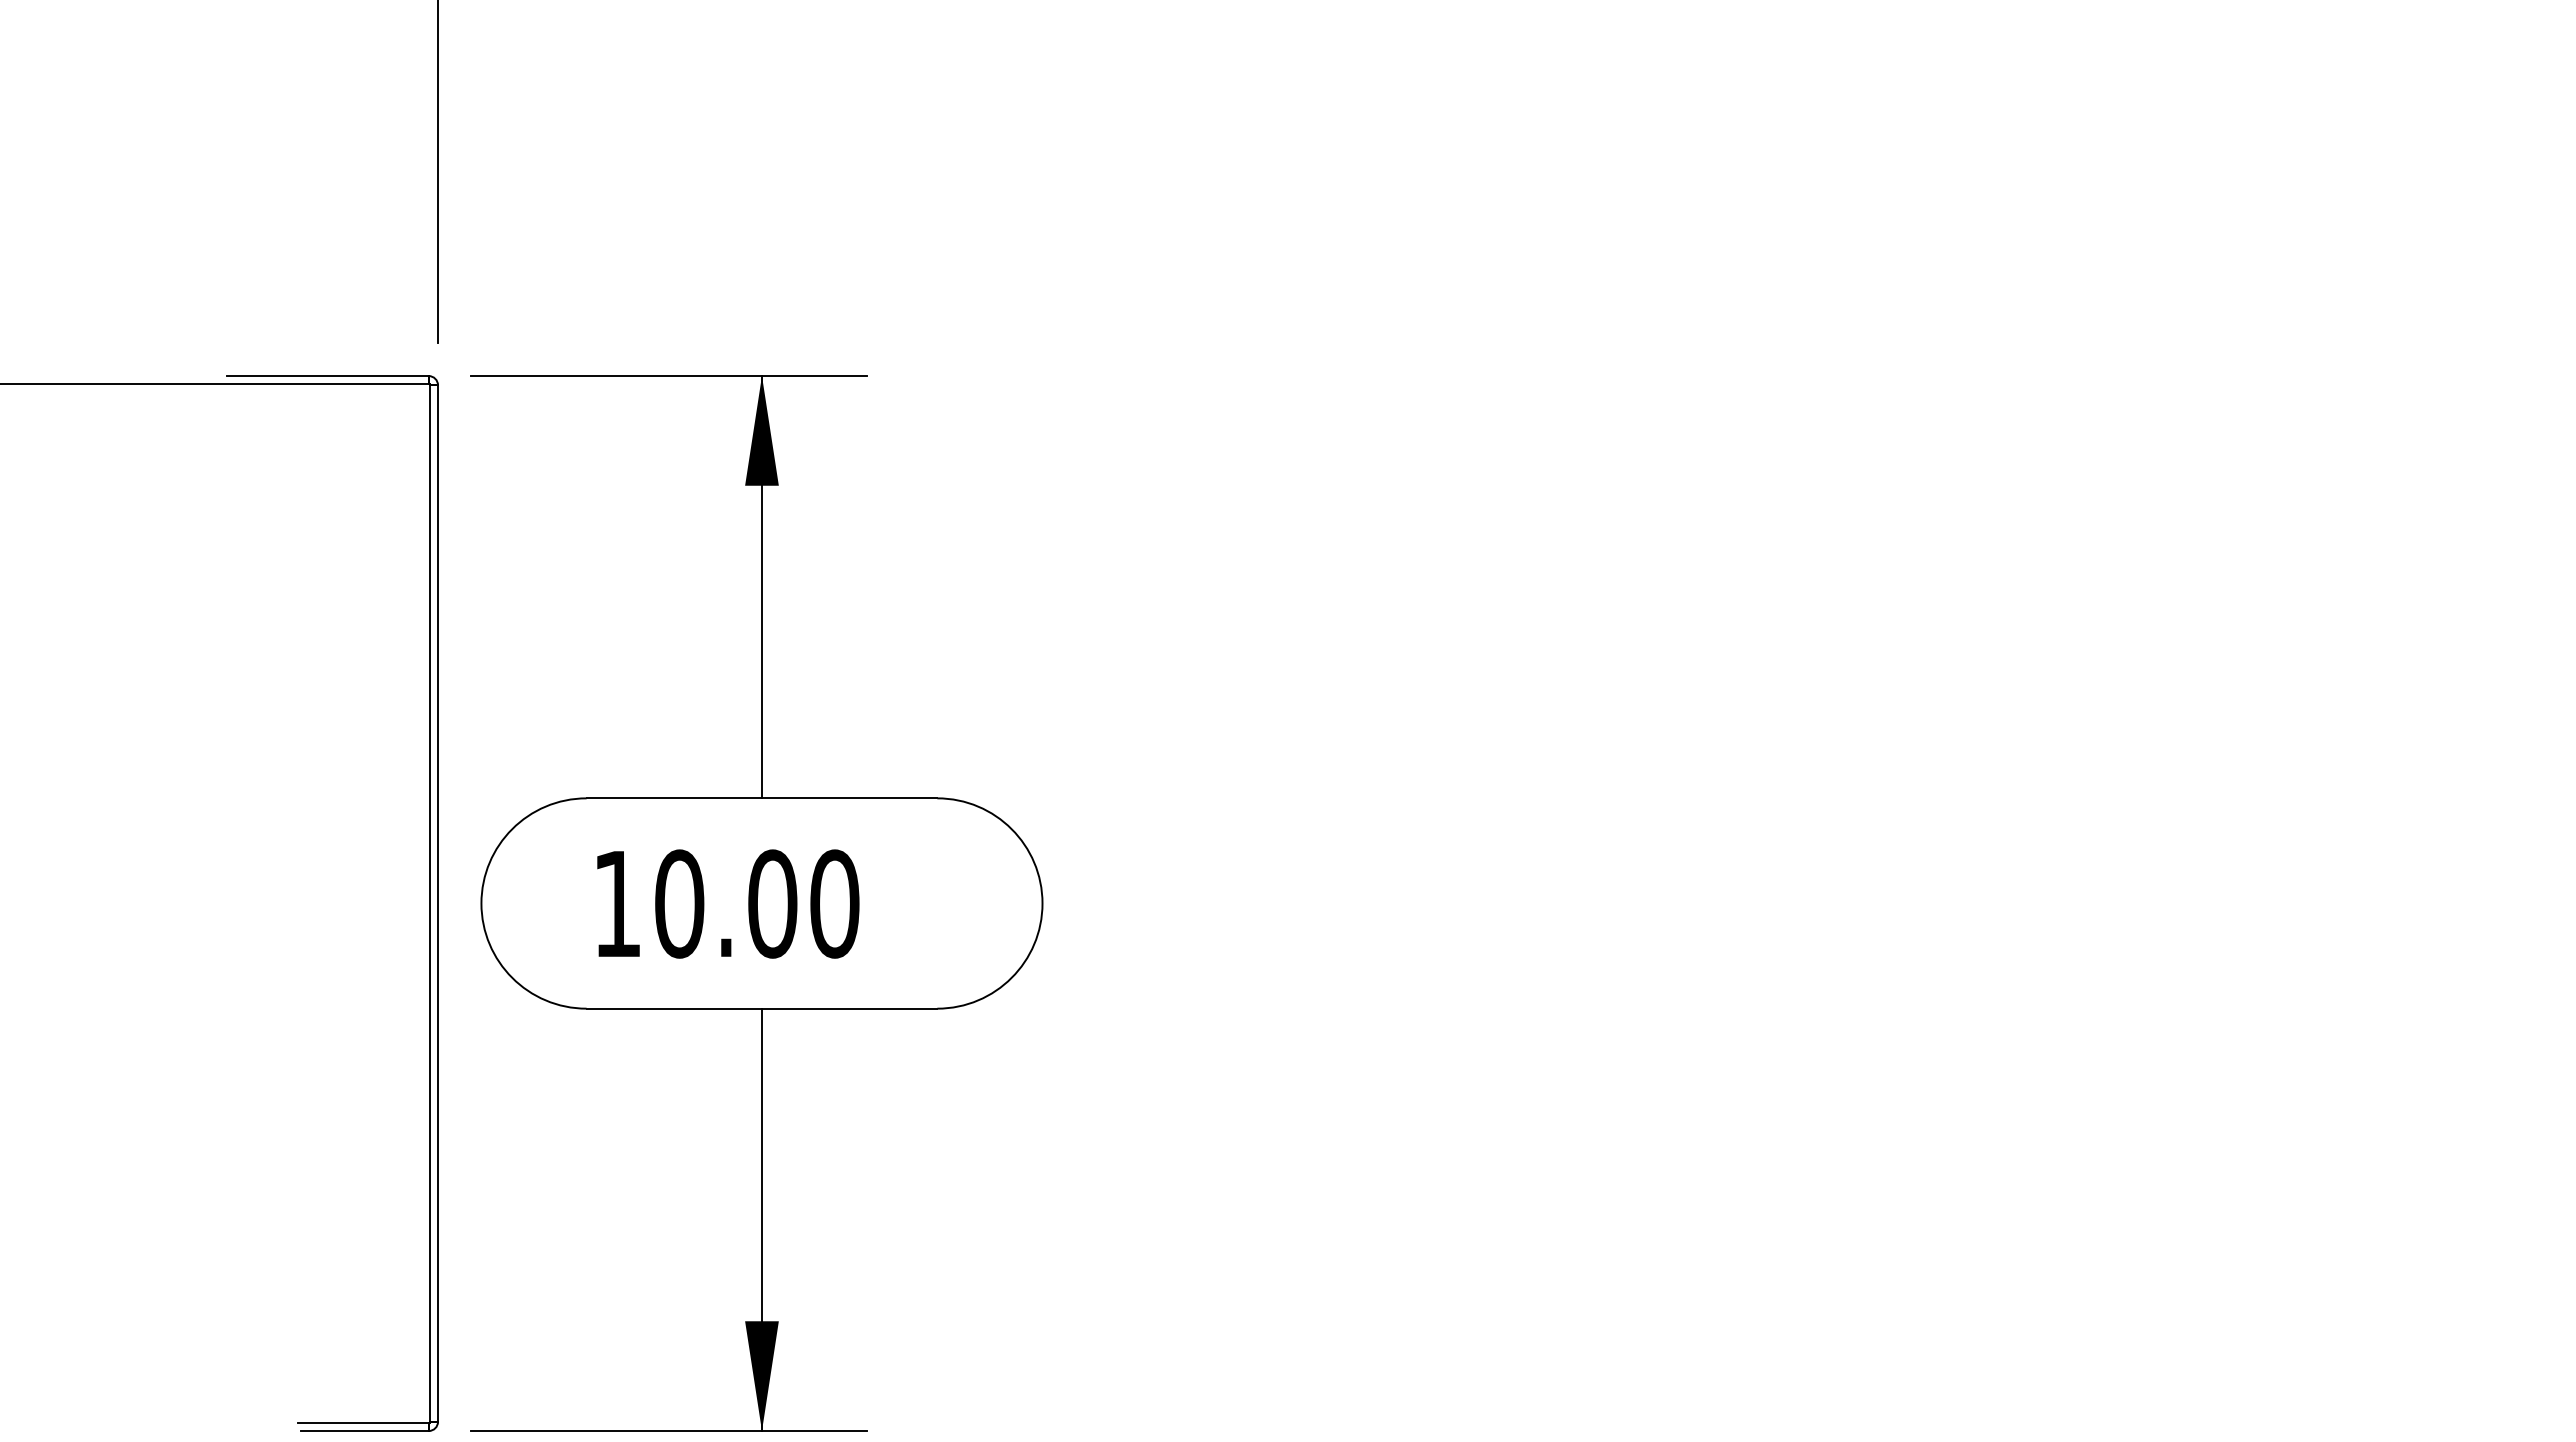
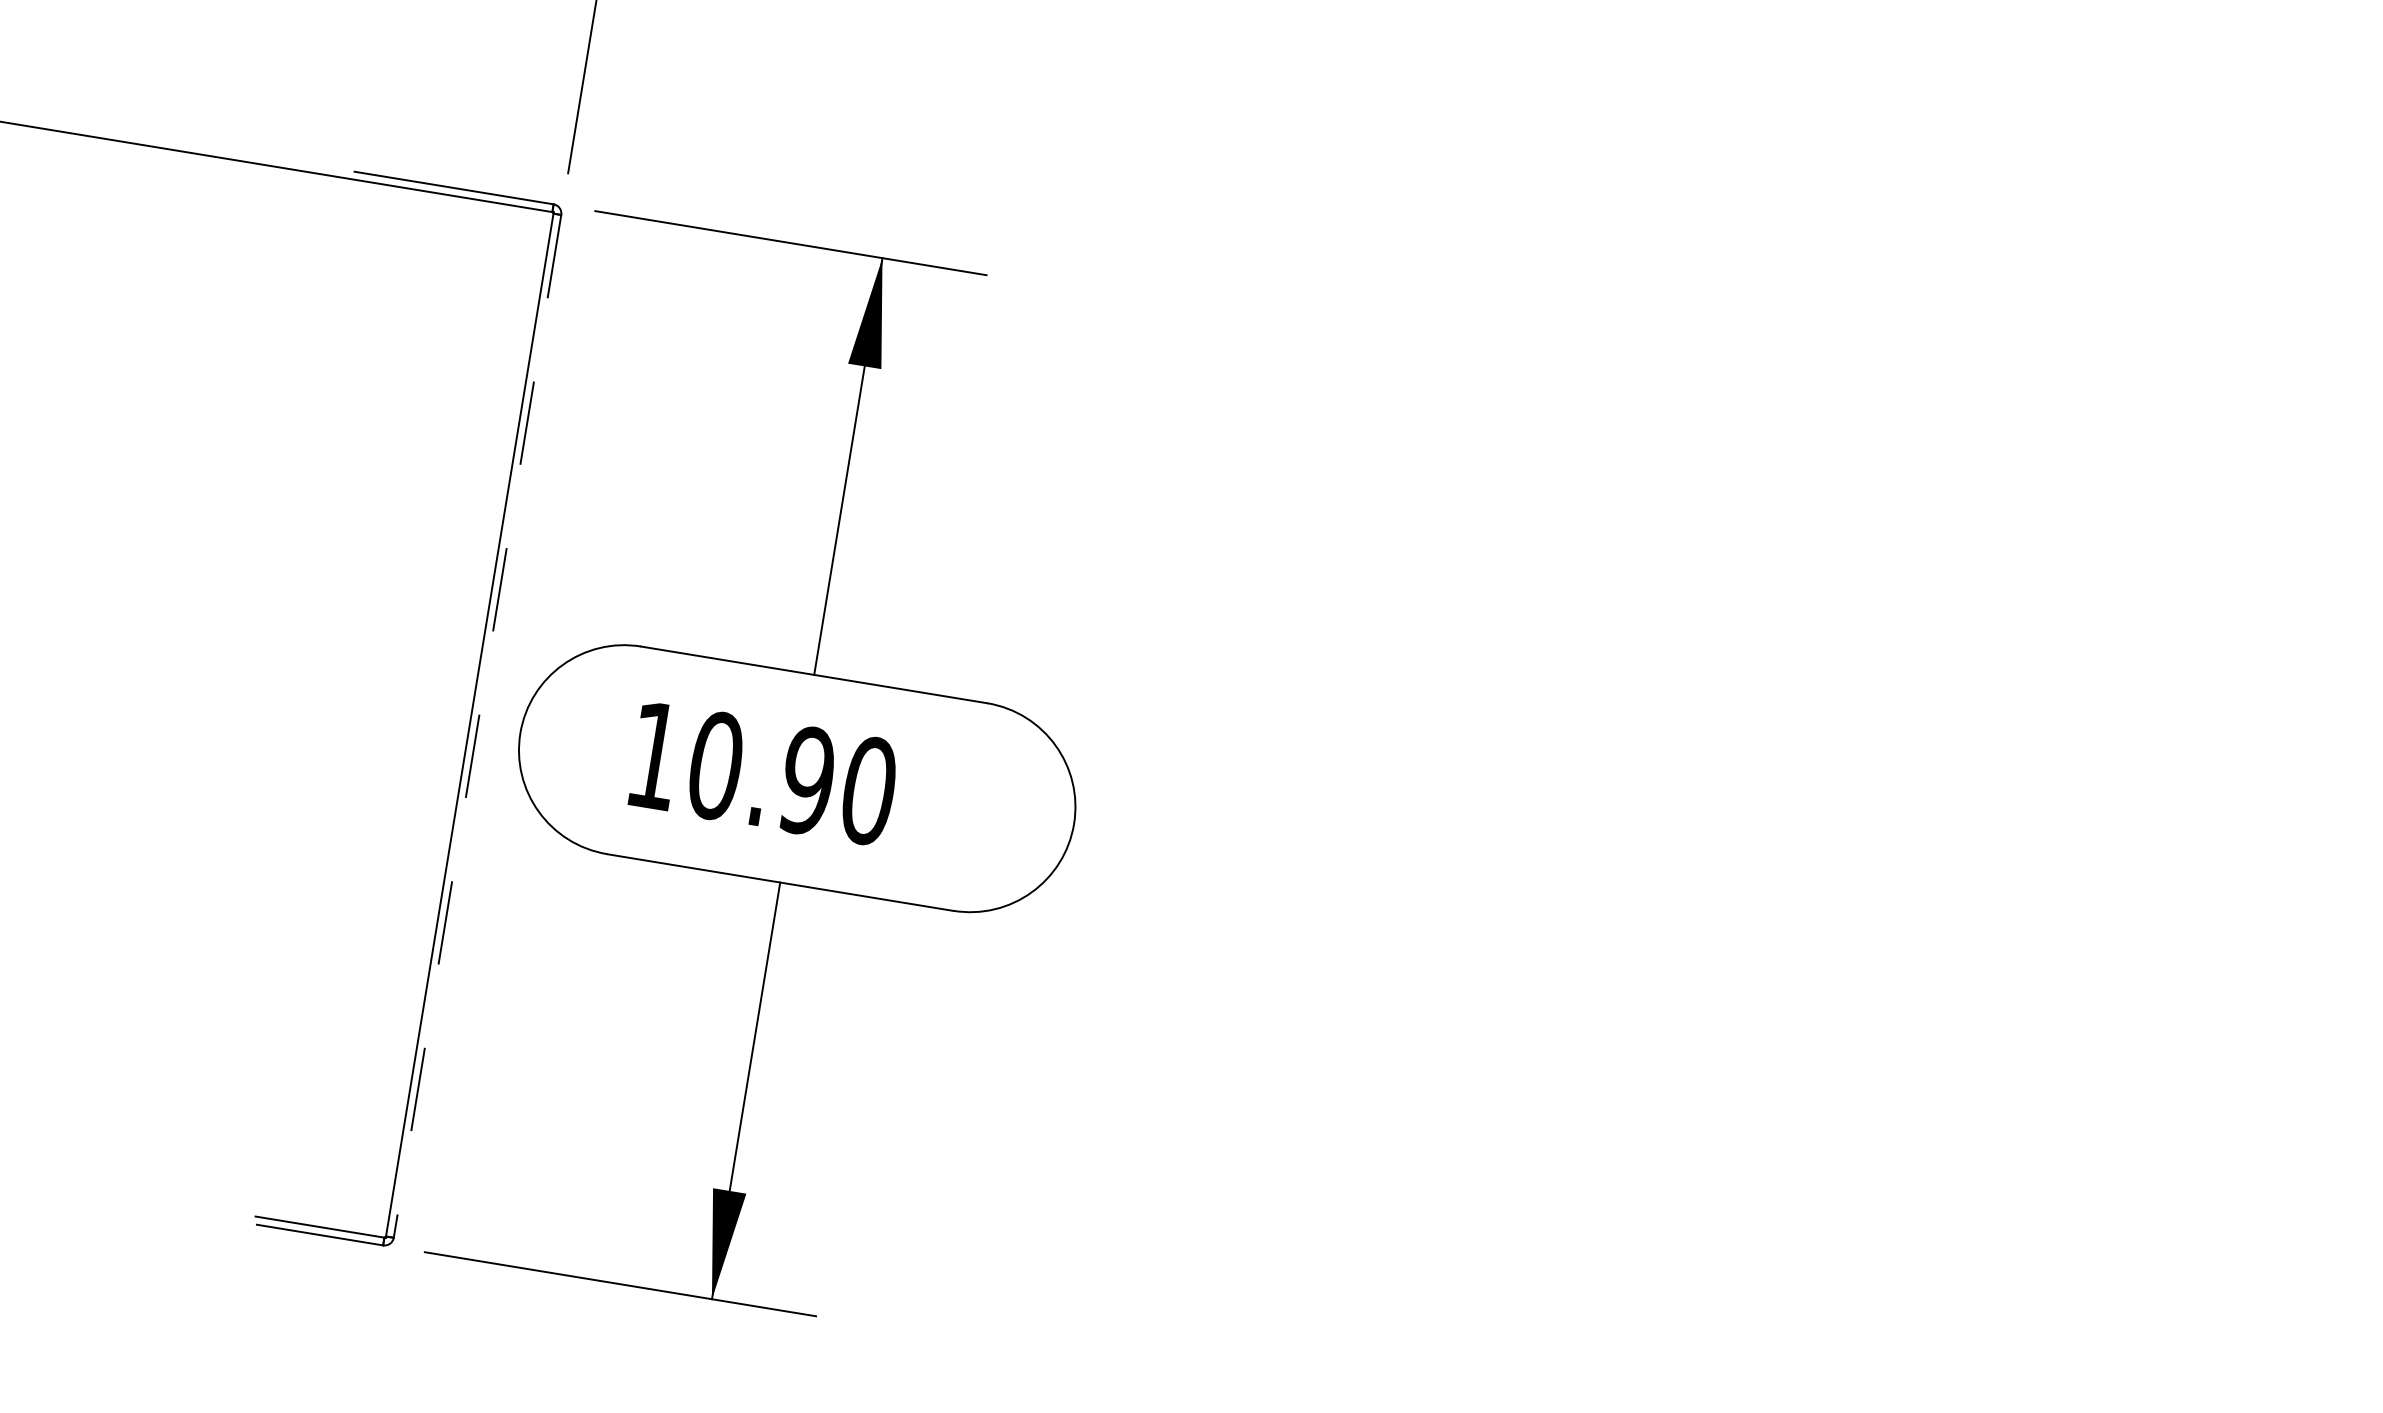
text: (772, 903) -> (807, 780), 10.00 -> 10.90
line: (438, 904) -> (477, 727), solid -> dashed

